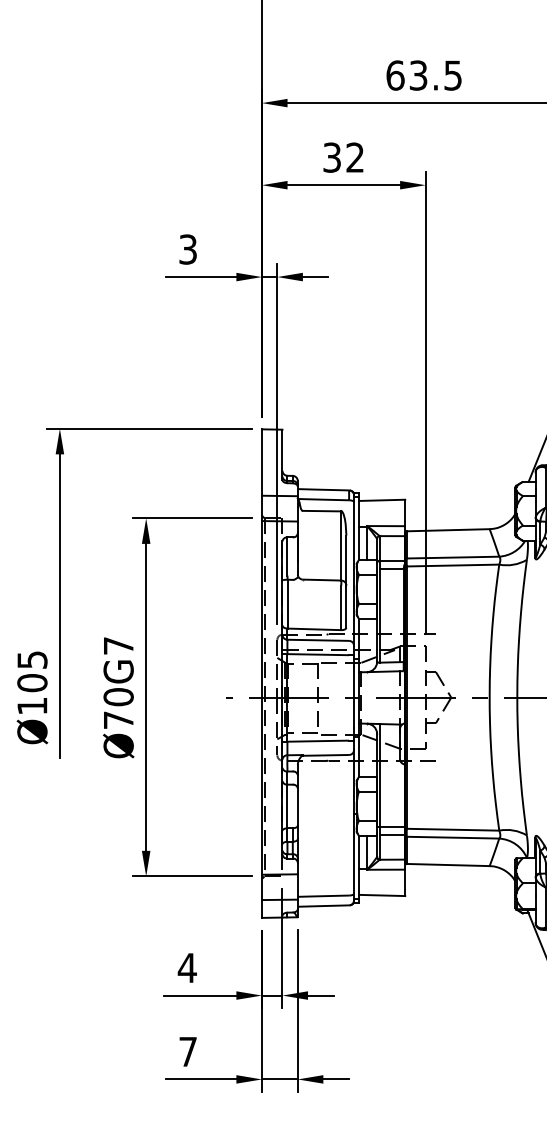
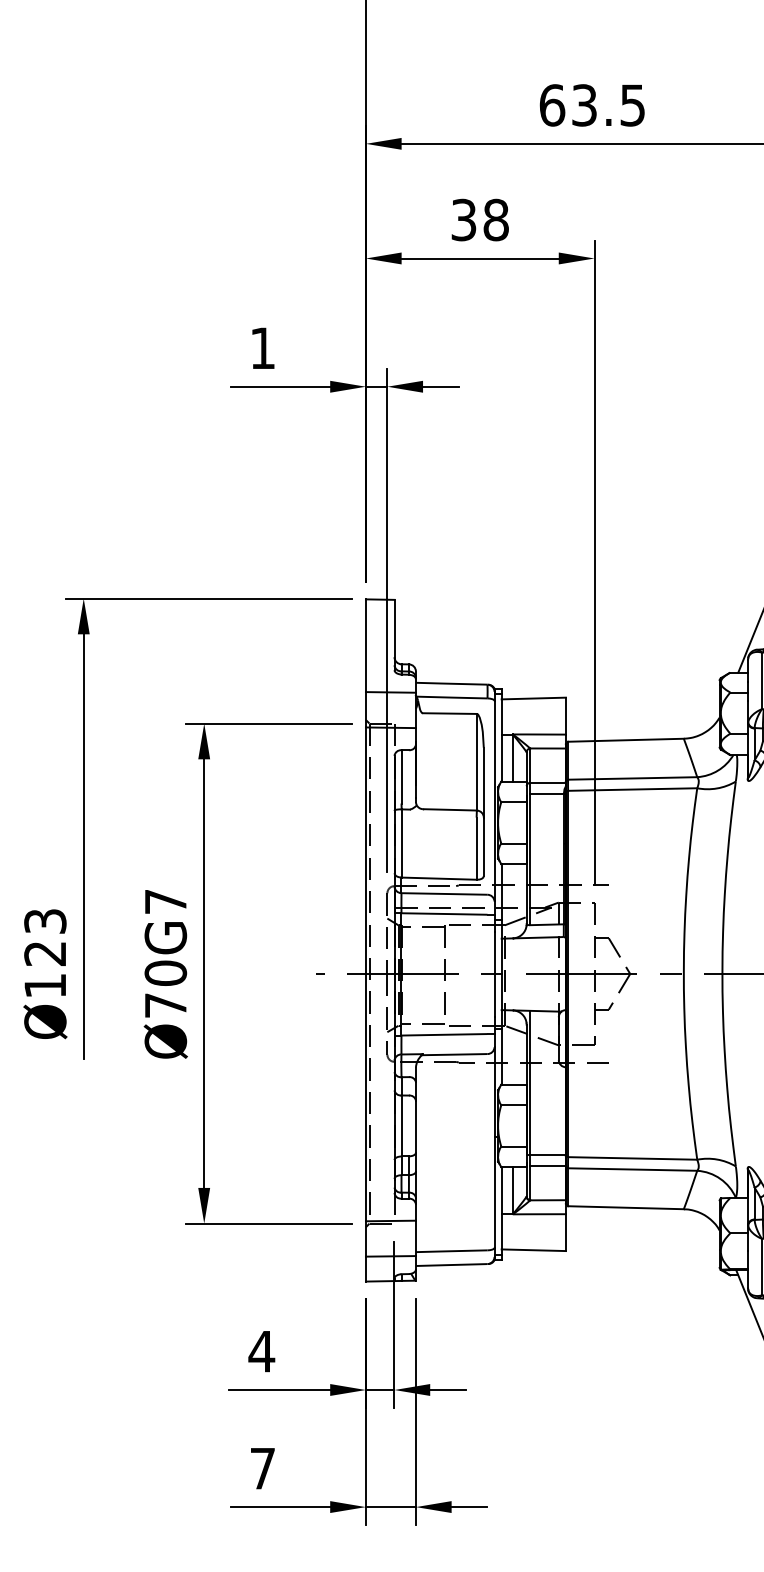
text: (355, 157) -> (496, 219), 32 -> 38
text: (187, 249) -> (261, 348), 3 -> 1
text: (32, 671) -> (45, 937), Ø105 -> Ø123

